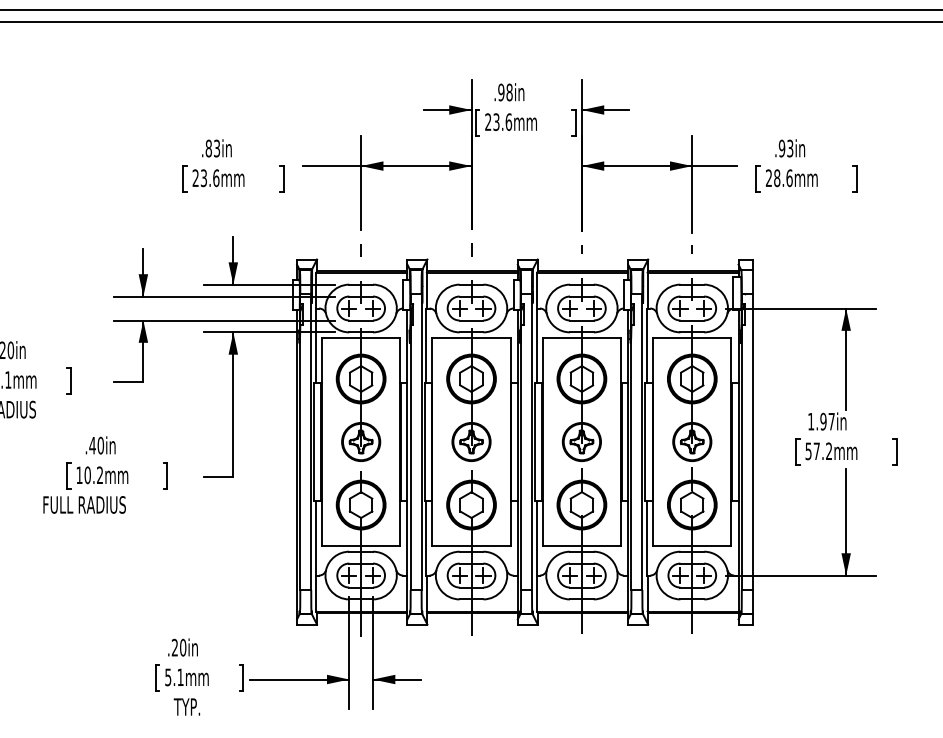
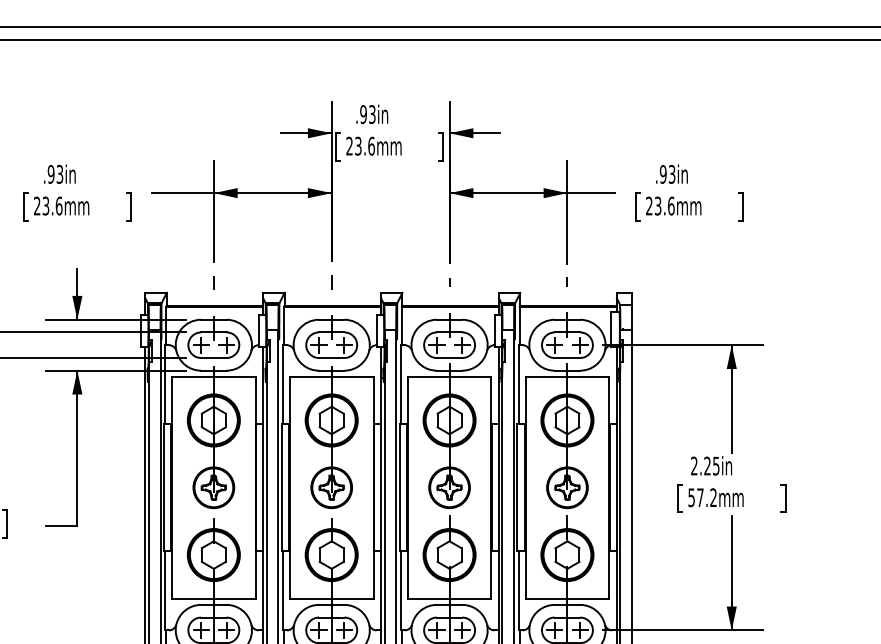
text: (509, 92) -> (372, 114), .98in -> .93in
text: (208, 148) -> (50, 174), .83in -> .93in
text: (777, 178) -> (658, 206), 28.6mm -> 23.6mm
text: (821, 421) -> (705, 465), 1.97in -> 2.25in

